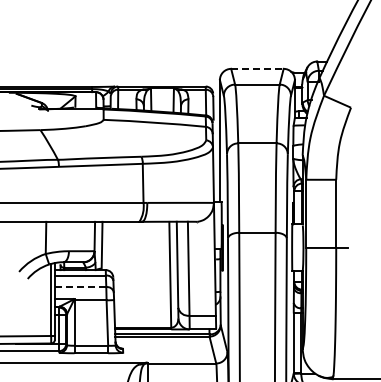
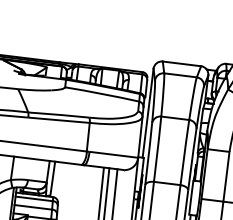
line: (257, 68) -> (182, 63), dashed -> solid
line: (80, 287) -> (33, 207), dashed -> solid

